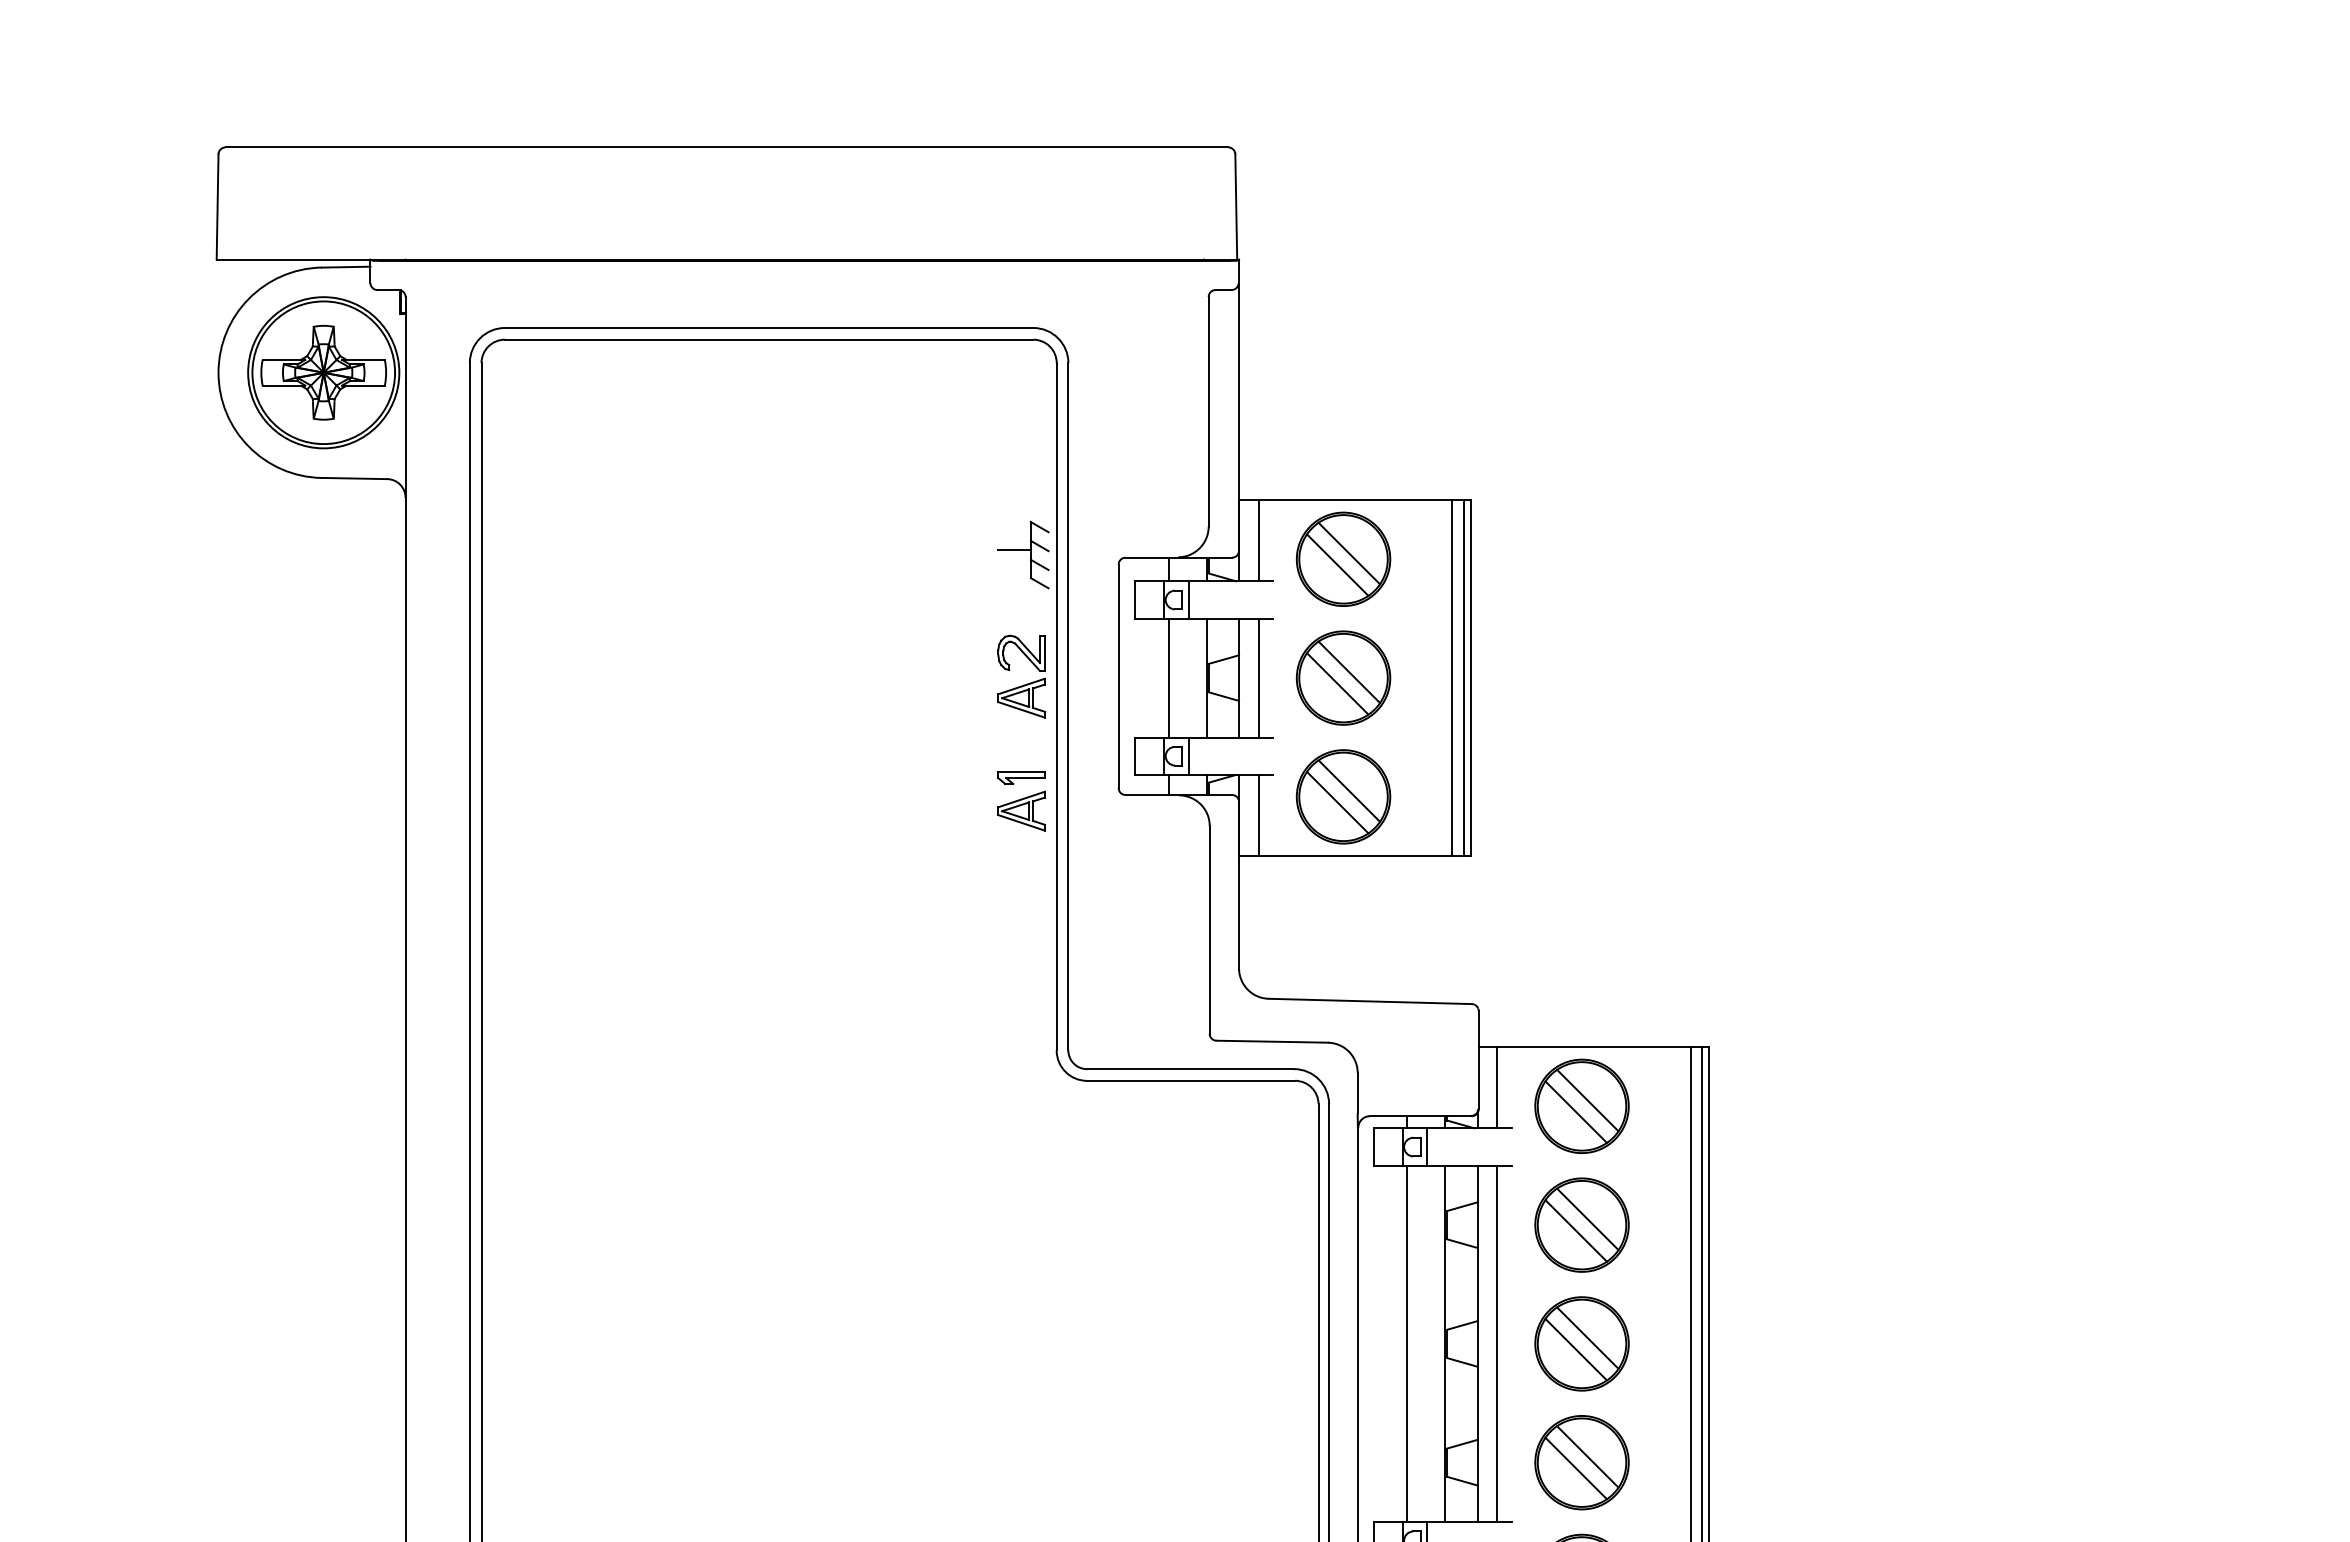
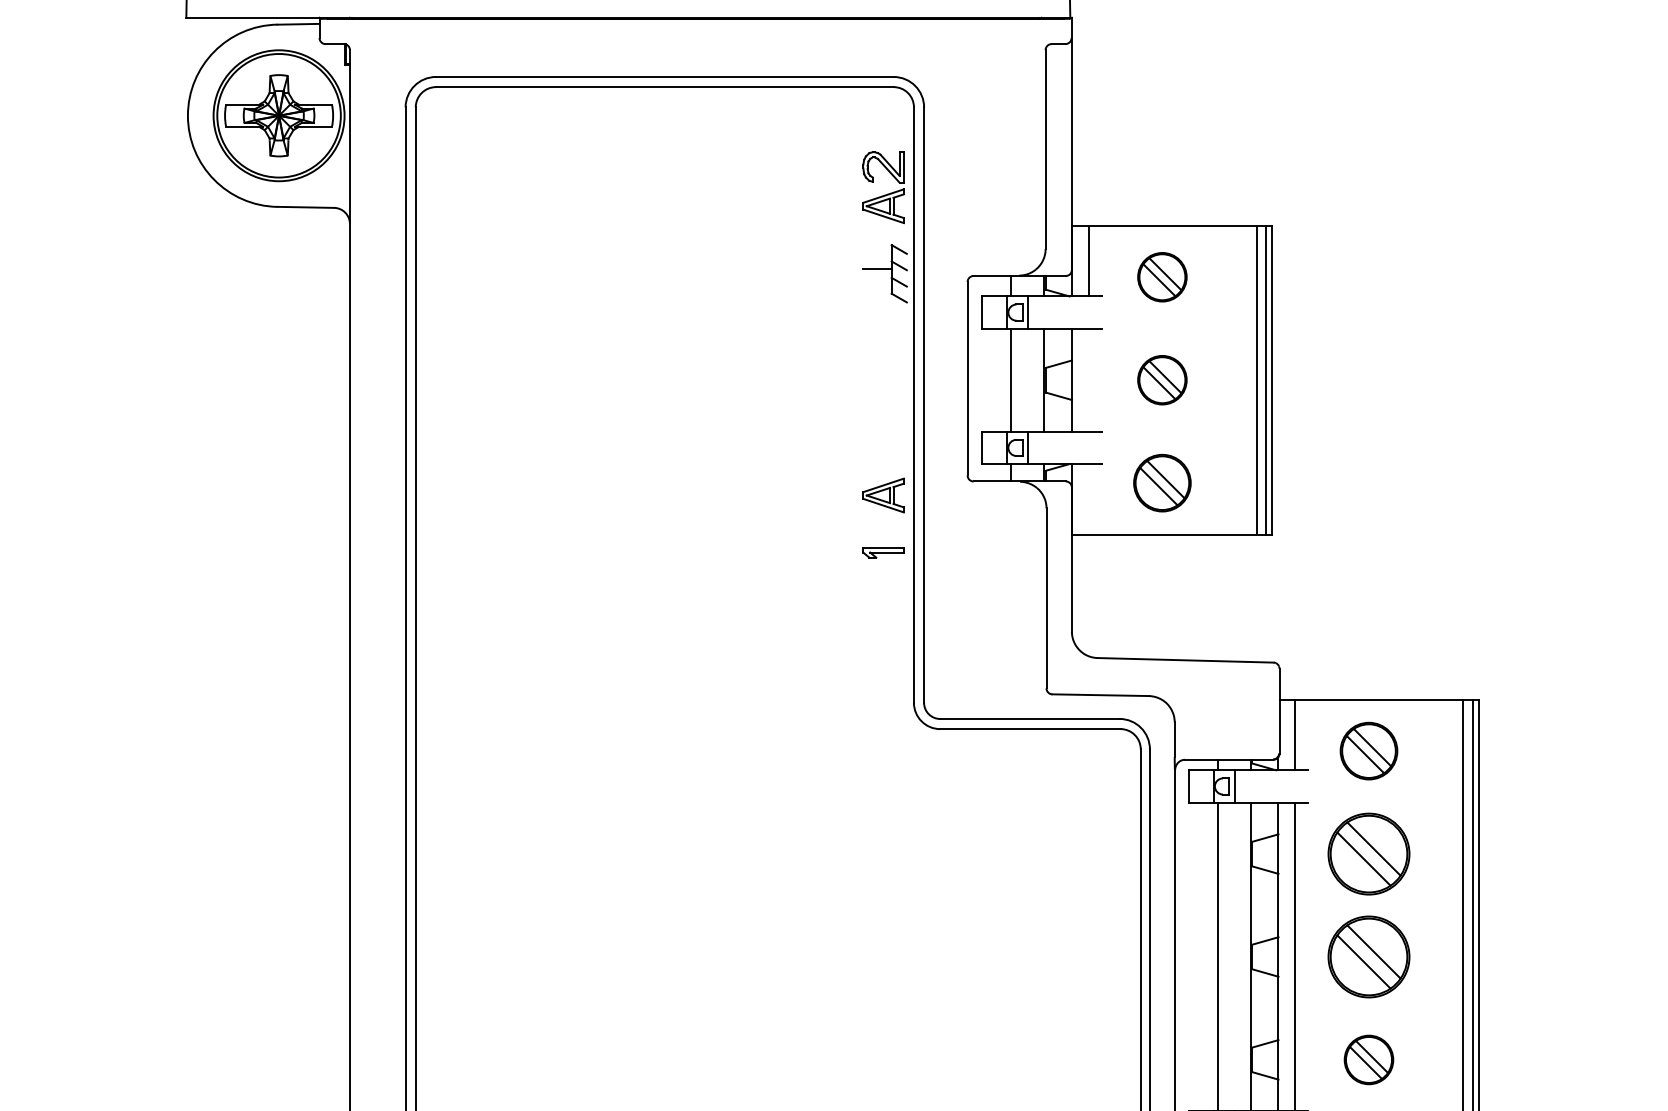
part: (1343, 558) -> (1162, 276), size x0.6
line: (1258, 677) -> (1088, 379), removed
part: (1343, 677) -> (1162, 379), size x0.6
part: (1023, 684) -> (885, 194), moved
part: (1021, 777) -> (883, 552), moved
part: (1343, 796) -> (1162, 482), size x0.7
line: (1258, 815) -> (1088, 499), removed
part: (1581, 1105) -> (1368, 750), size x0.7
part: (1581, 1462) -> (1368, 1059), size x0.6

